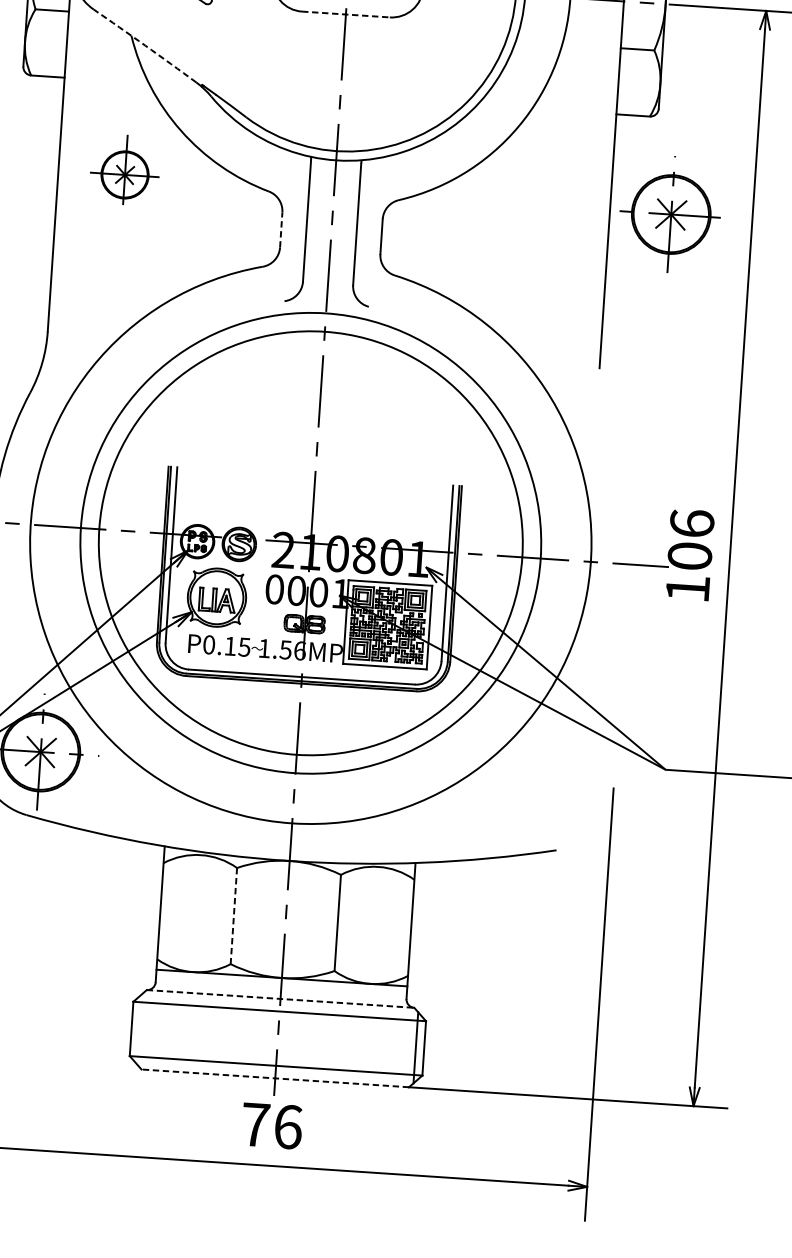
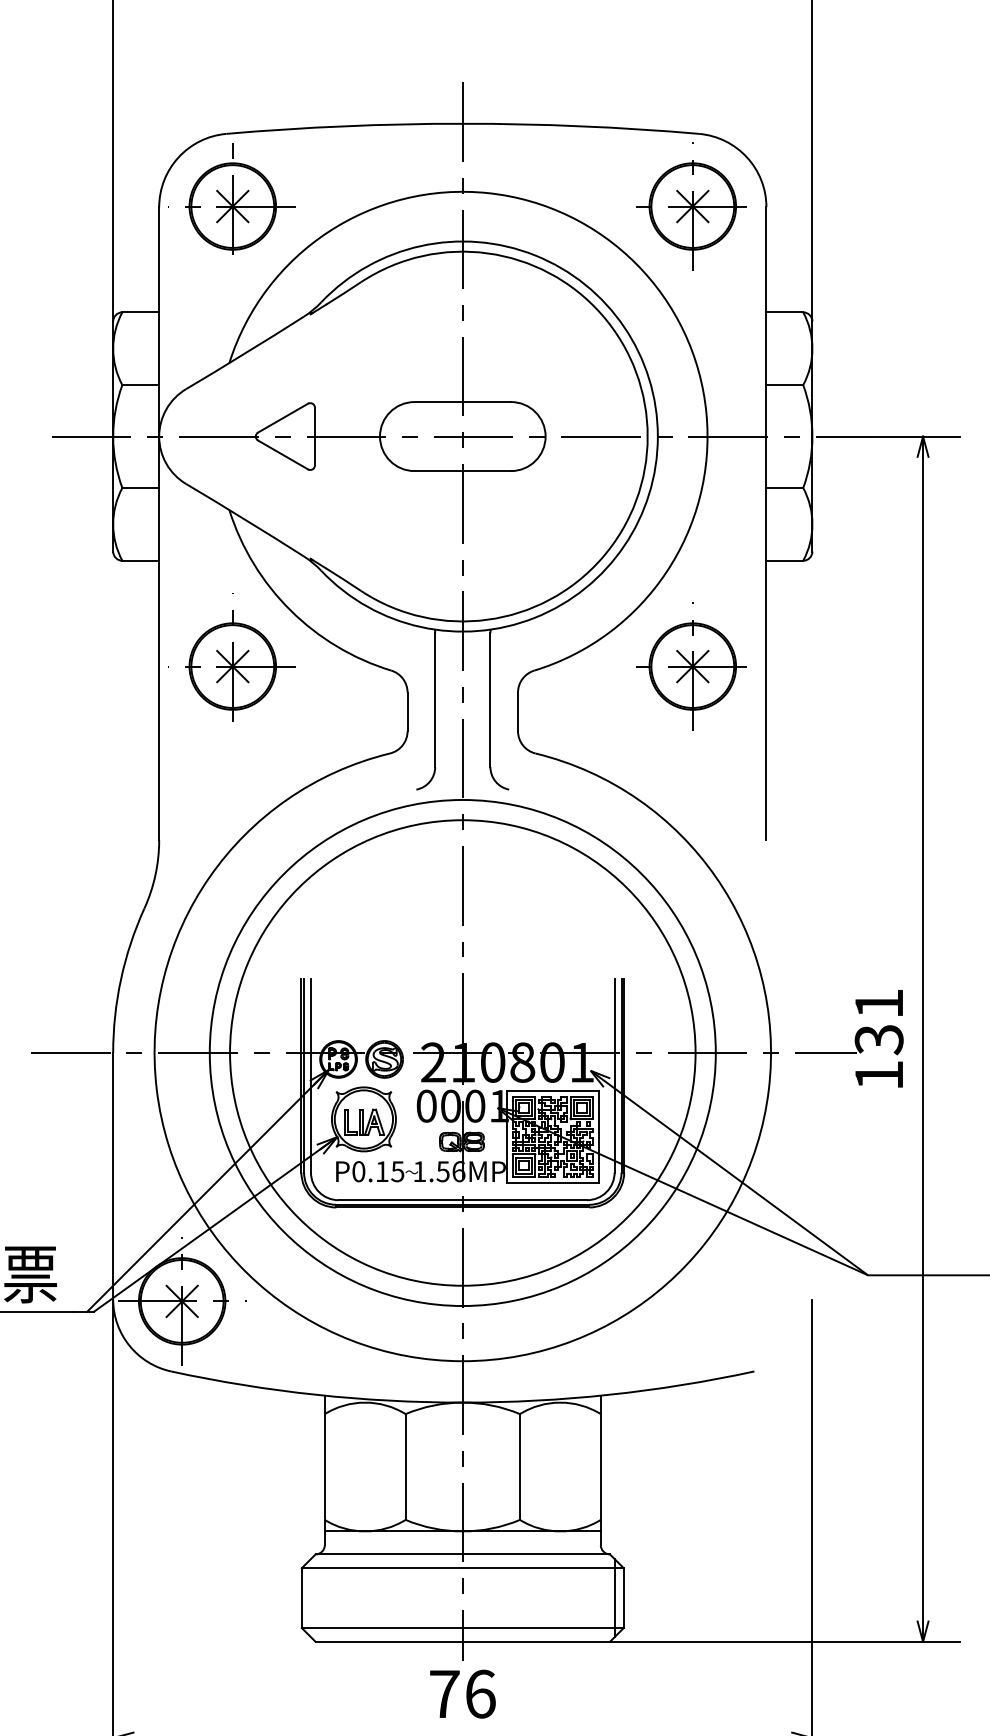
line: (346, 14) -> (463, 471), dashed -> solid
arc: (145, 45) -> (245, 519), dashed -> solid
part: (124, 169) -> (231, 657), size x1.67
part: (670, 214) -> (691, 666), moved
line: (281, 229) -> (407, 711), dashed -> solid
text: (690, 539) -> (878, 1021), 106 -> 131
line: (233, 916) -> (405, 1467), dashed -> solid
line: (281, 999) -> (463, 1554), dashed -> solid
line: (275, 1078) -> (462, 1641), dashed -> solid

